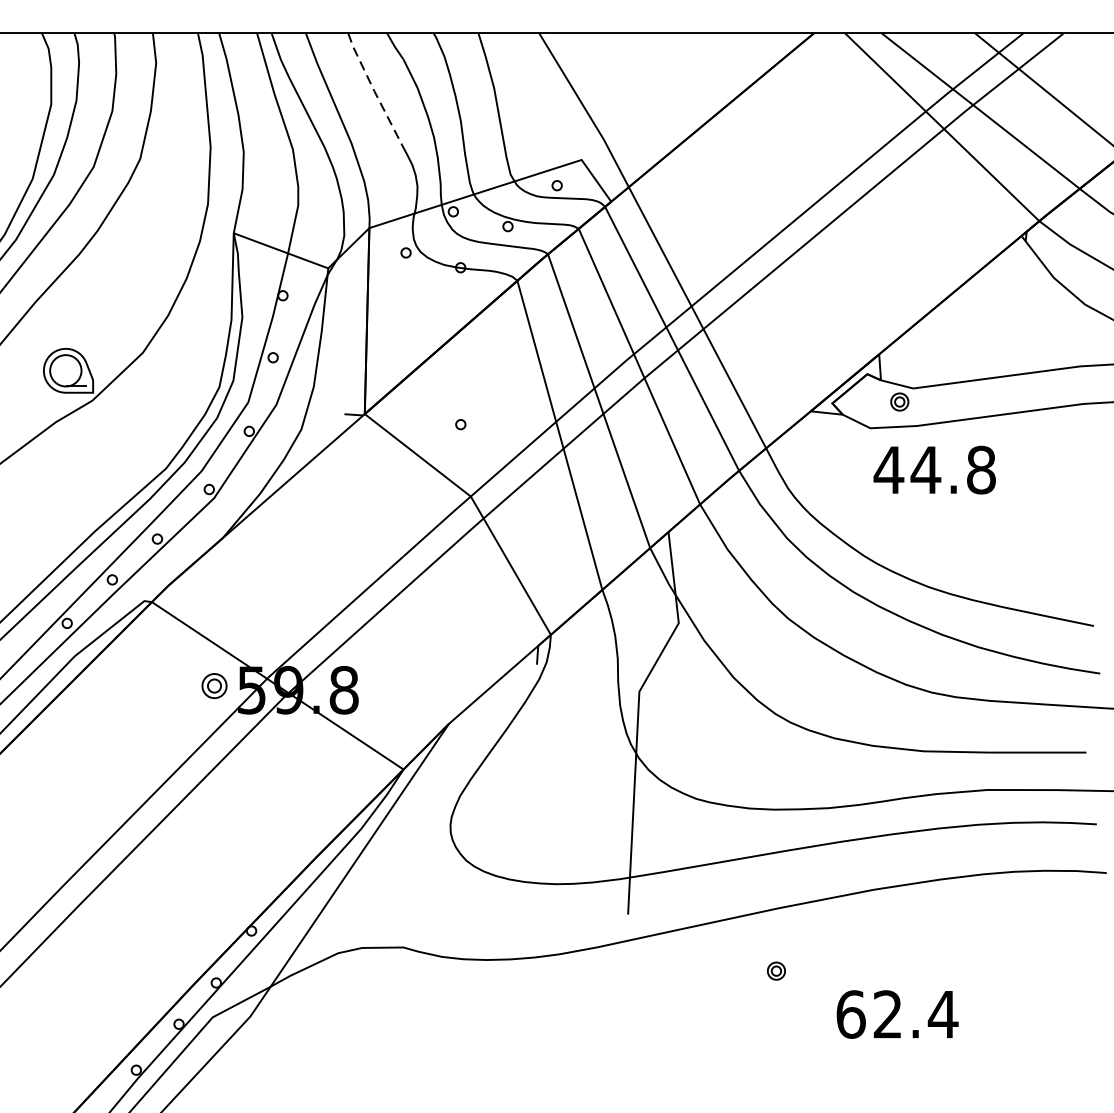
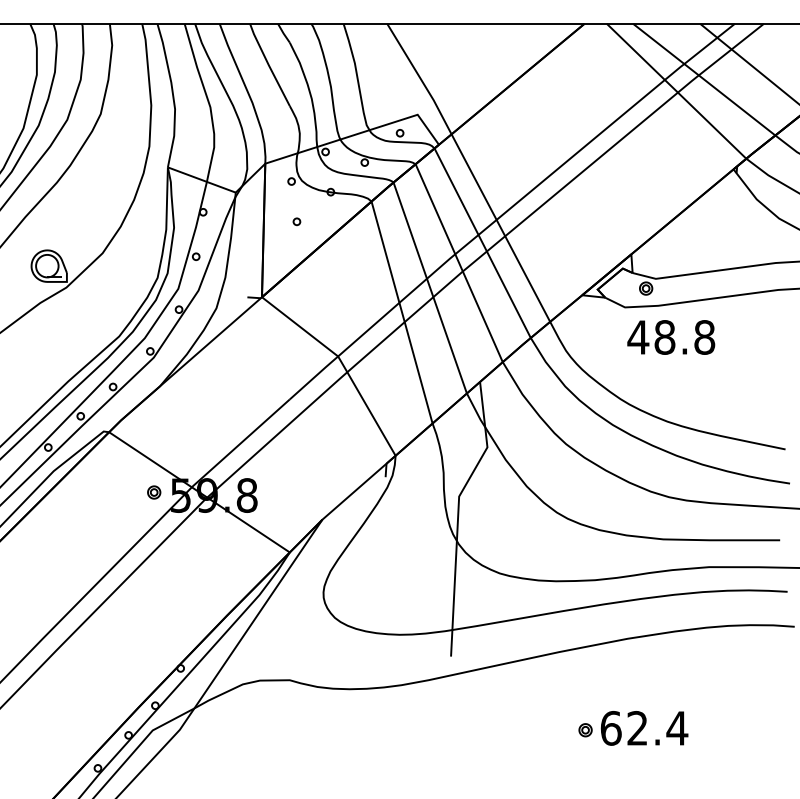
line: (373, 91) -> (268, 65), dashed -> solid
part: (460, 424) -> (296, 221), moved
text: (925, 470) -> (664, 337), 44.8 -> 48.8
part: (215, 686) -> (154, 492), size x0.71
part: (776, 971) -> (585, 730), moved

